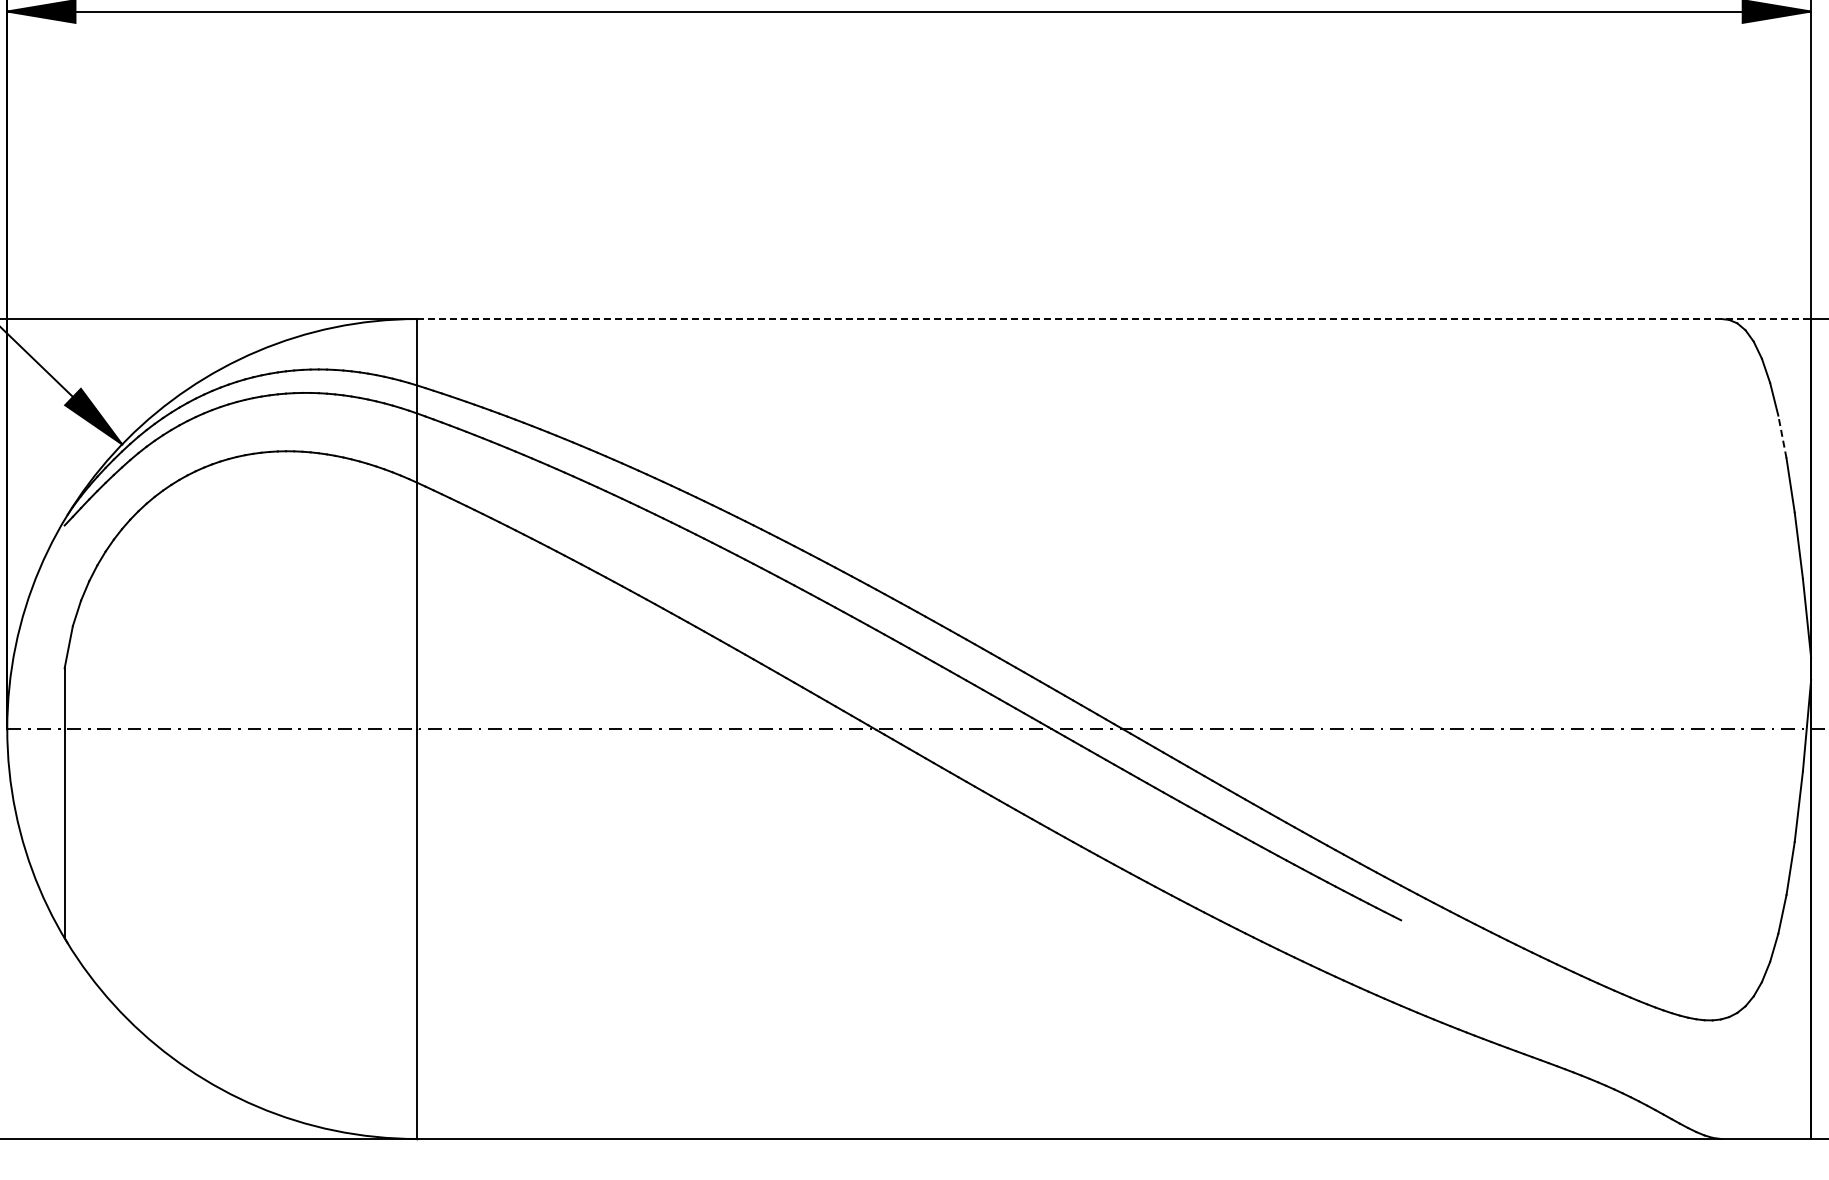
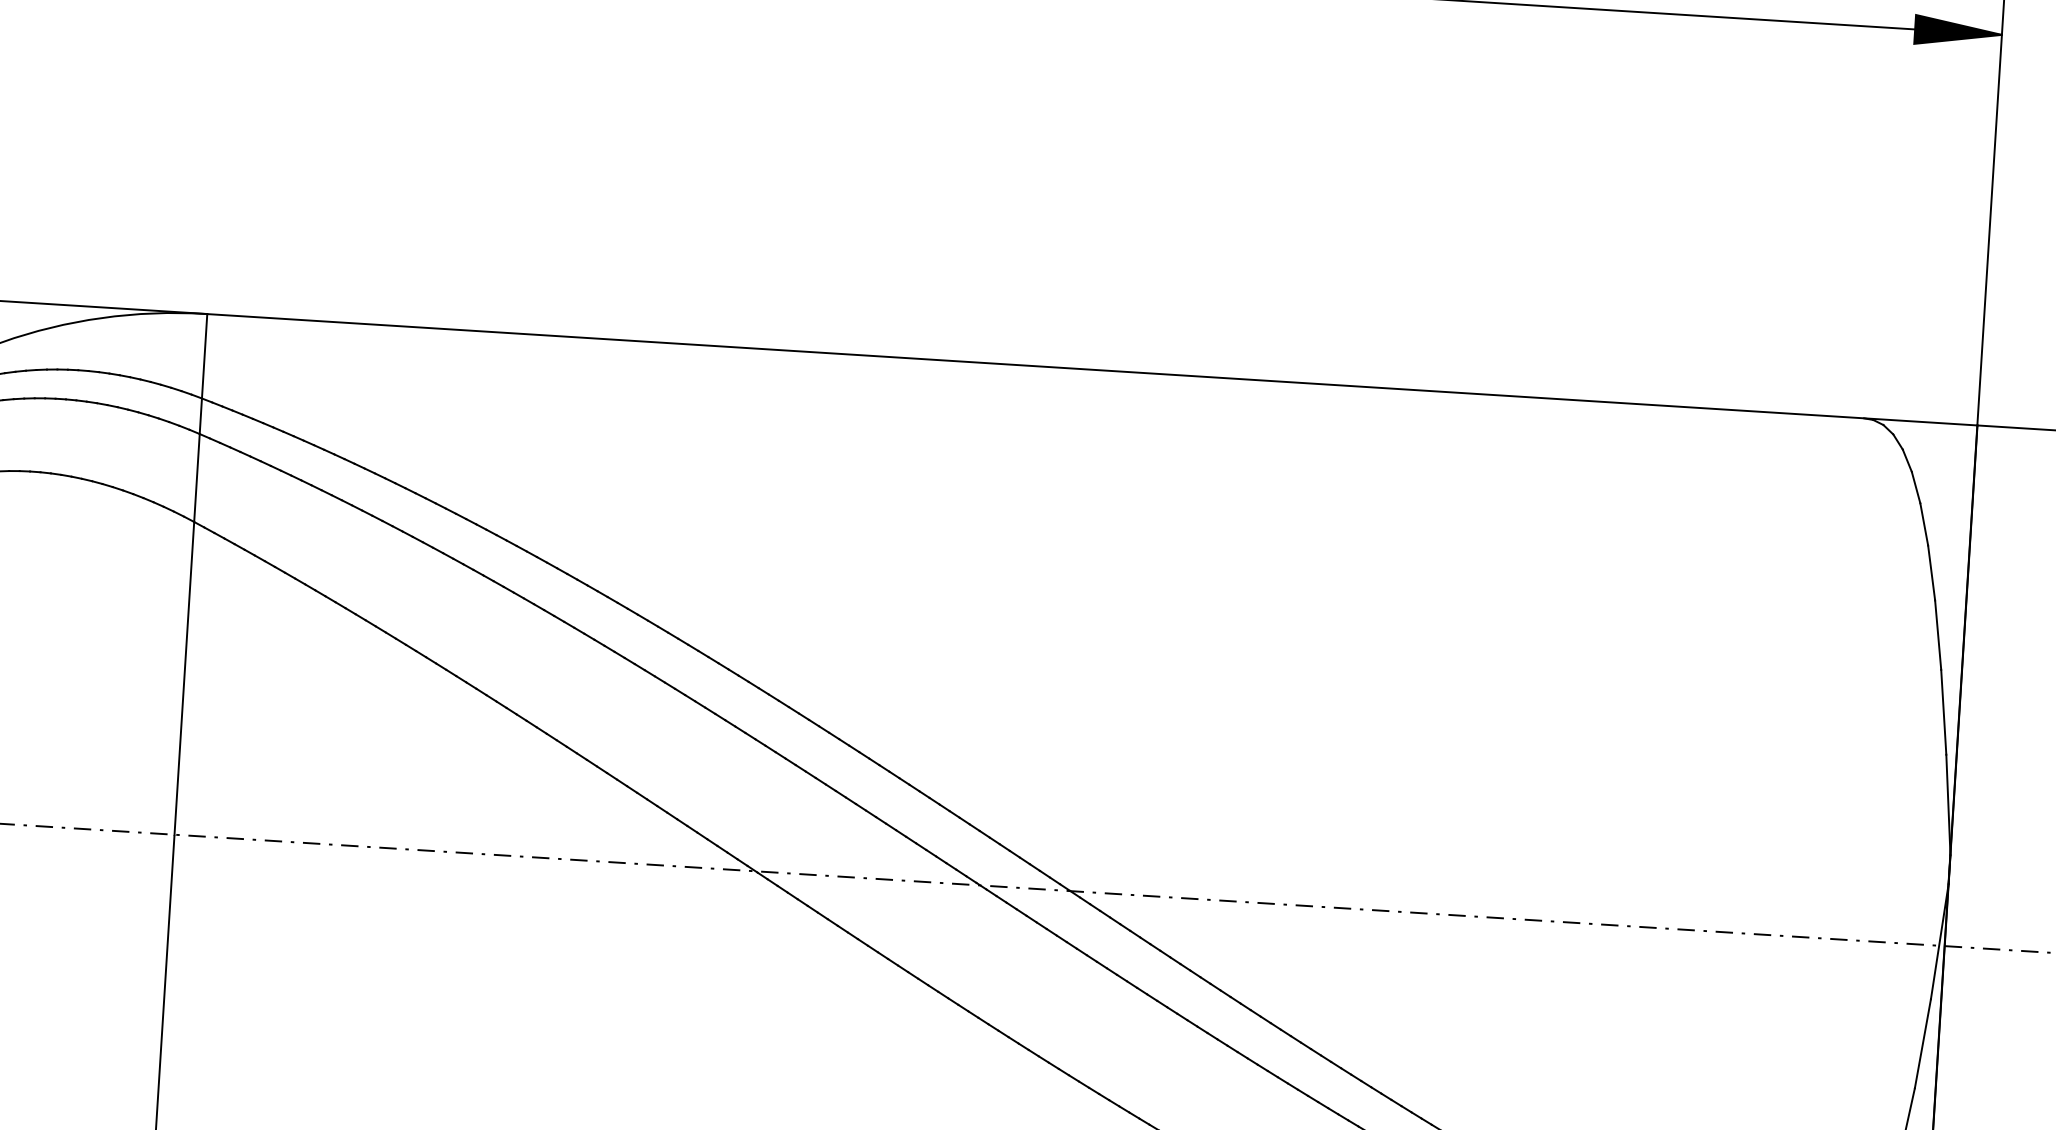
line: (1114, 319) -> (1092, 370), dashed -> solid
line: (1782, 437) -> (1931, 573), dashed -> solid

